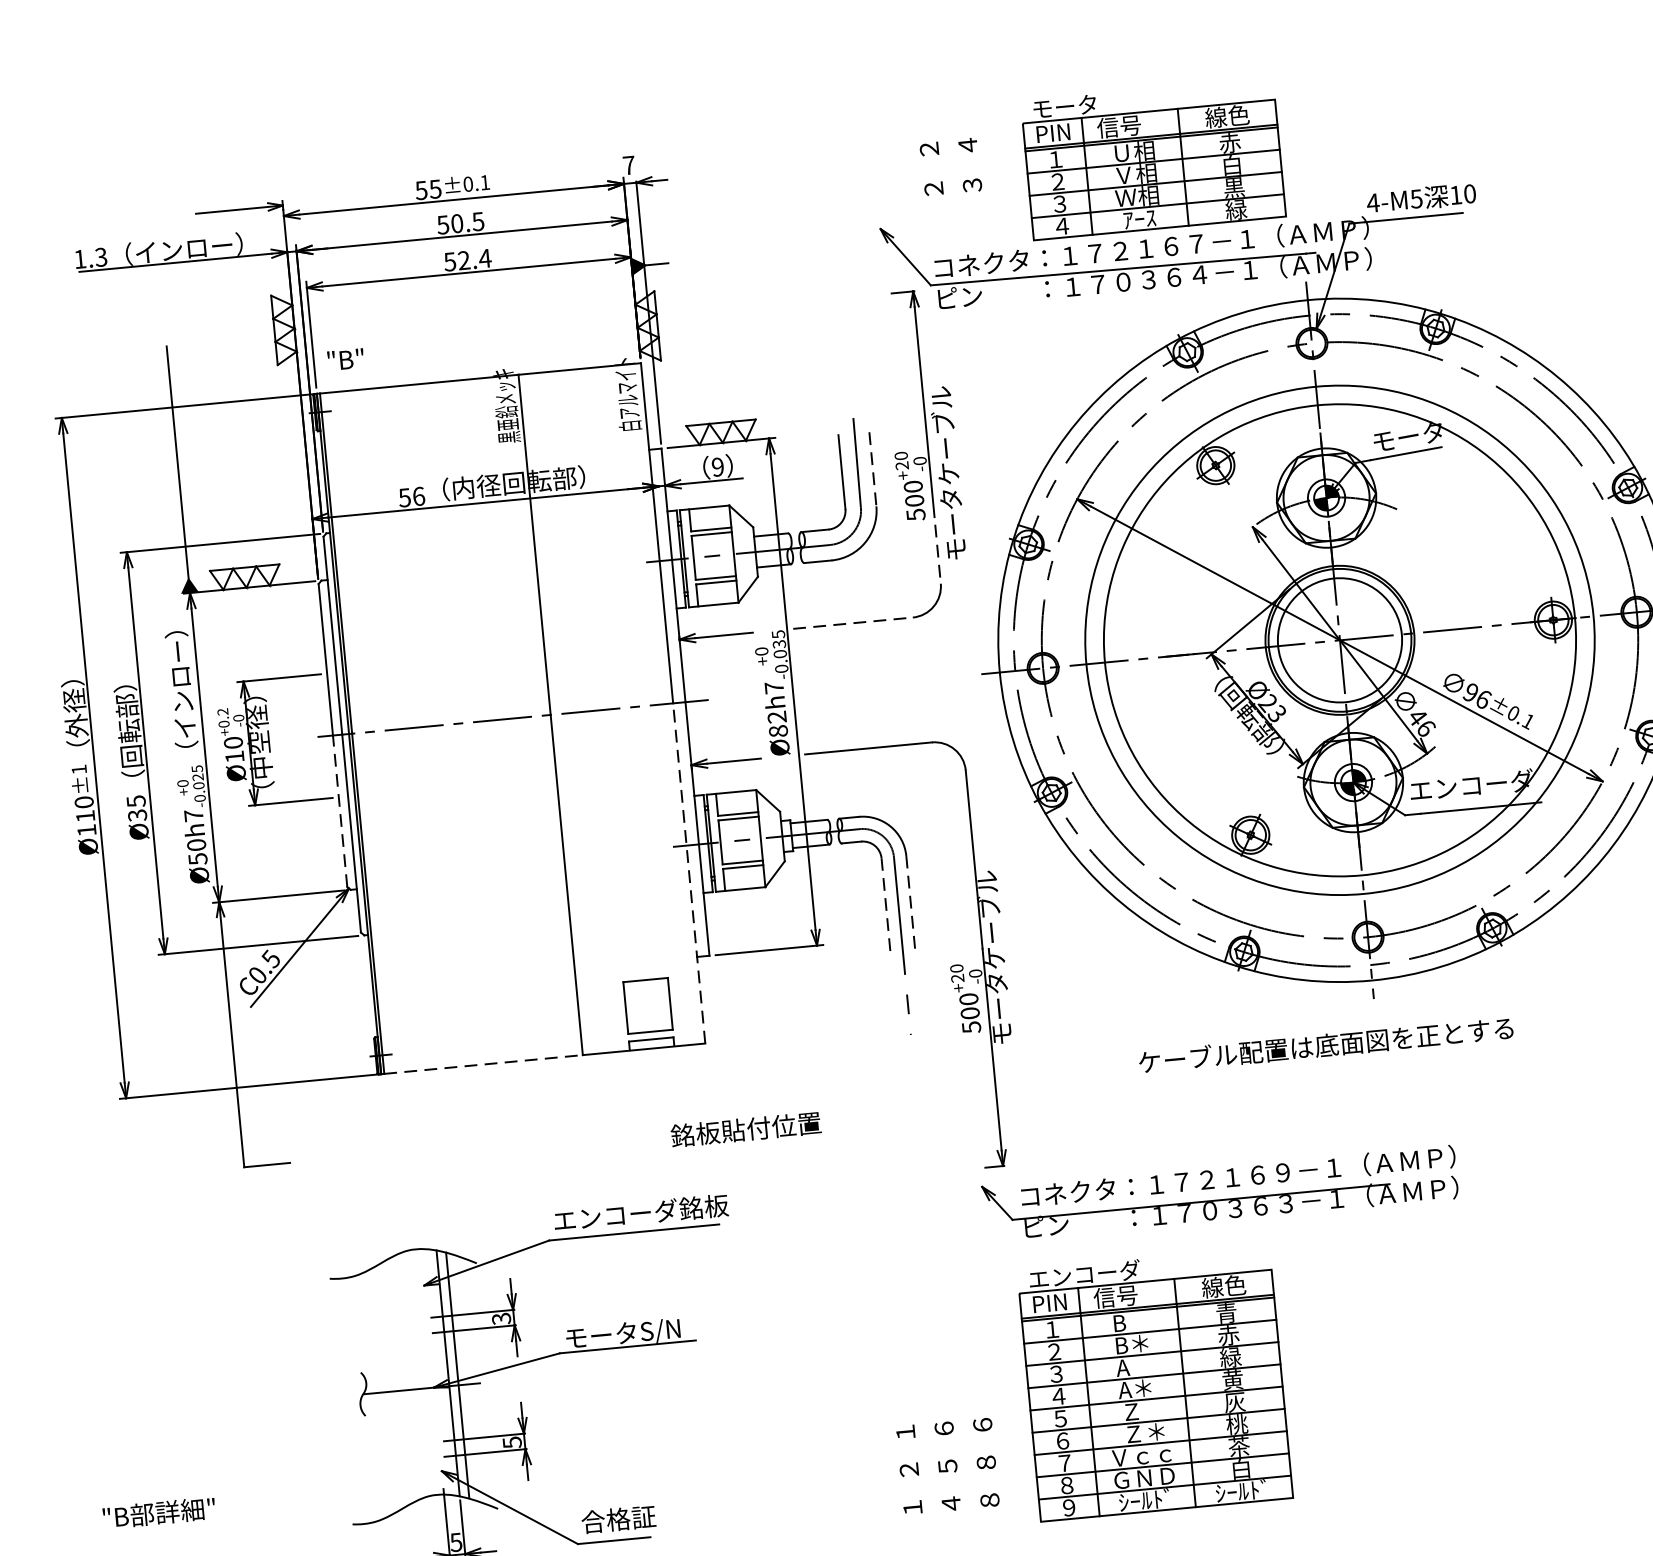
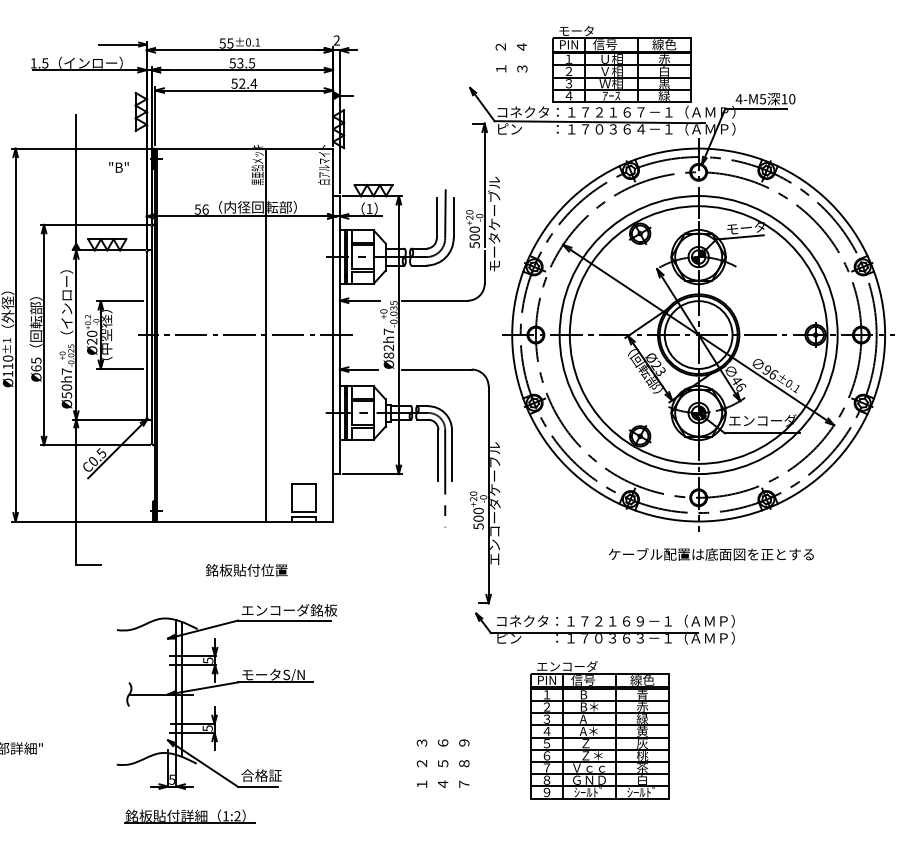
text: (628, 165) -> (336, 40), 7 -> 2
text: (932, 188) -> (500, 68), ２ -> １
text: (457, 223) -> (240, 63), 50.5 -> 53.5
text: (101, 255) -> (45, 62), 1.3 -> 1.5
text: (345, 359) -> (118, 167), moved
text: (717, 466) -> (369, 208), 9 -> 1
line: (872, 469) -> (453, 218), dashed -> solid
line: (937, 555) -> (484, 268), dashed -> solid
line: (852, 622) -> (434, 300), dashed -> solid
text: (235, 756) -> (92, 341), Ø10 -> Ø20
line: (339, 811) -> (146, 376), dashed -> solid
text: (137, 815) -> (36, 368), Ø35 -> Ø65
line: (689, 871) -> (333, 427), dashed -> solid
line: (909, 900) -> (451, 454), dashed -> solid
line: (885, 903) -> (438, 454), dashed -> solid
text: (1003, 1033) -> (495, 531), モータケーブル -> エンコーダケーブル
text: (1326, 1045) -> (711, 554), moved
line: (485, 1064) -> (212, 521), dashed -> solid
text: (745, 1129) -> (246, 570), moved
text: (500, 1318) -> (207, 660), 3 -> 5
part: (1154, 1385) -> (599, 730), moved
text: (983, 1424) -> (464, 742), ６ -> ９
text: (904, 1431) -> (421, 742), １ -> ３
text: (990, 1498) -> (464, 783), ８ -> ７

